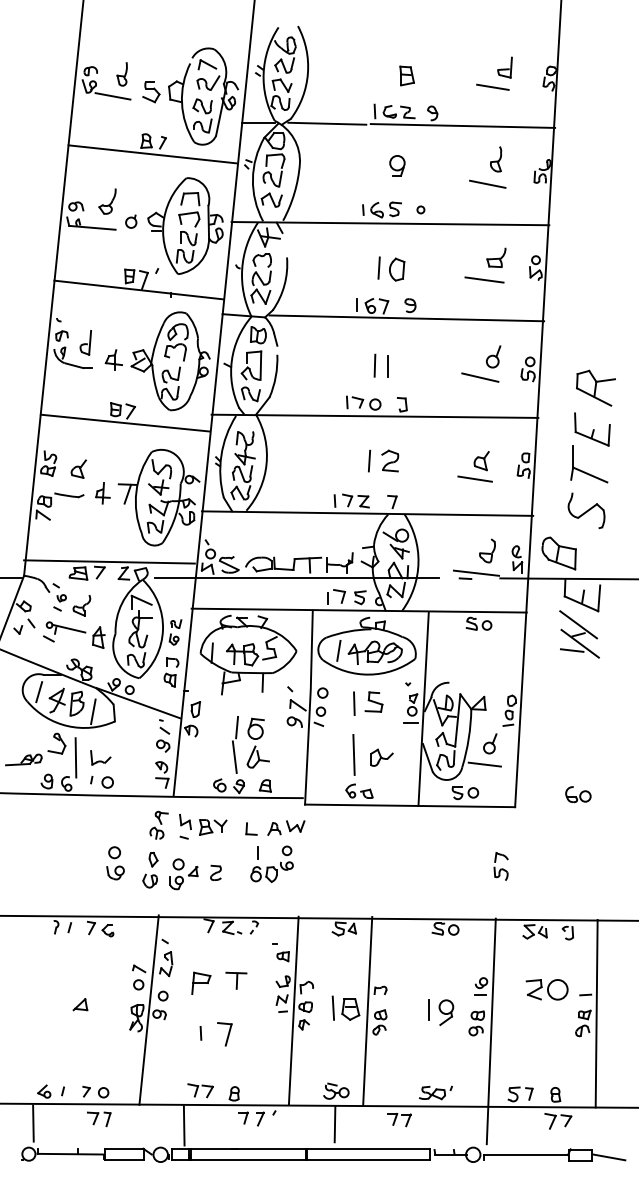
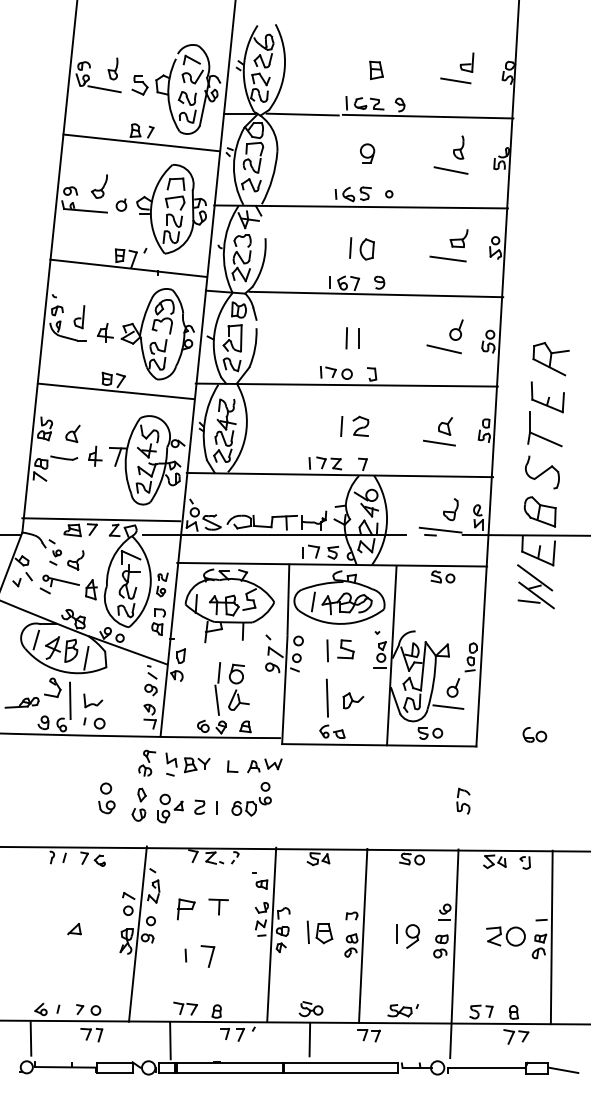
part: (558, 553) -> (539, 511), moved
line: (257, 852) -> (215, 807), moved
part: (546, 989) -> (505, 936), moved
line: (367, 1011) -> (362, 936), moved

